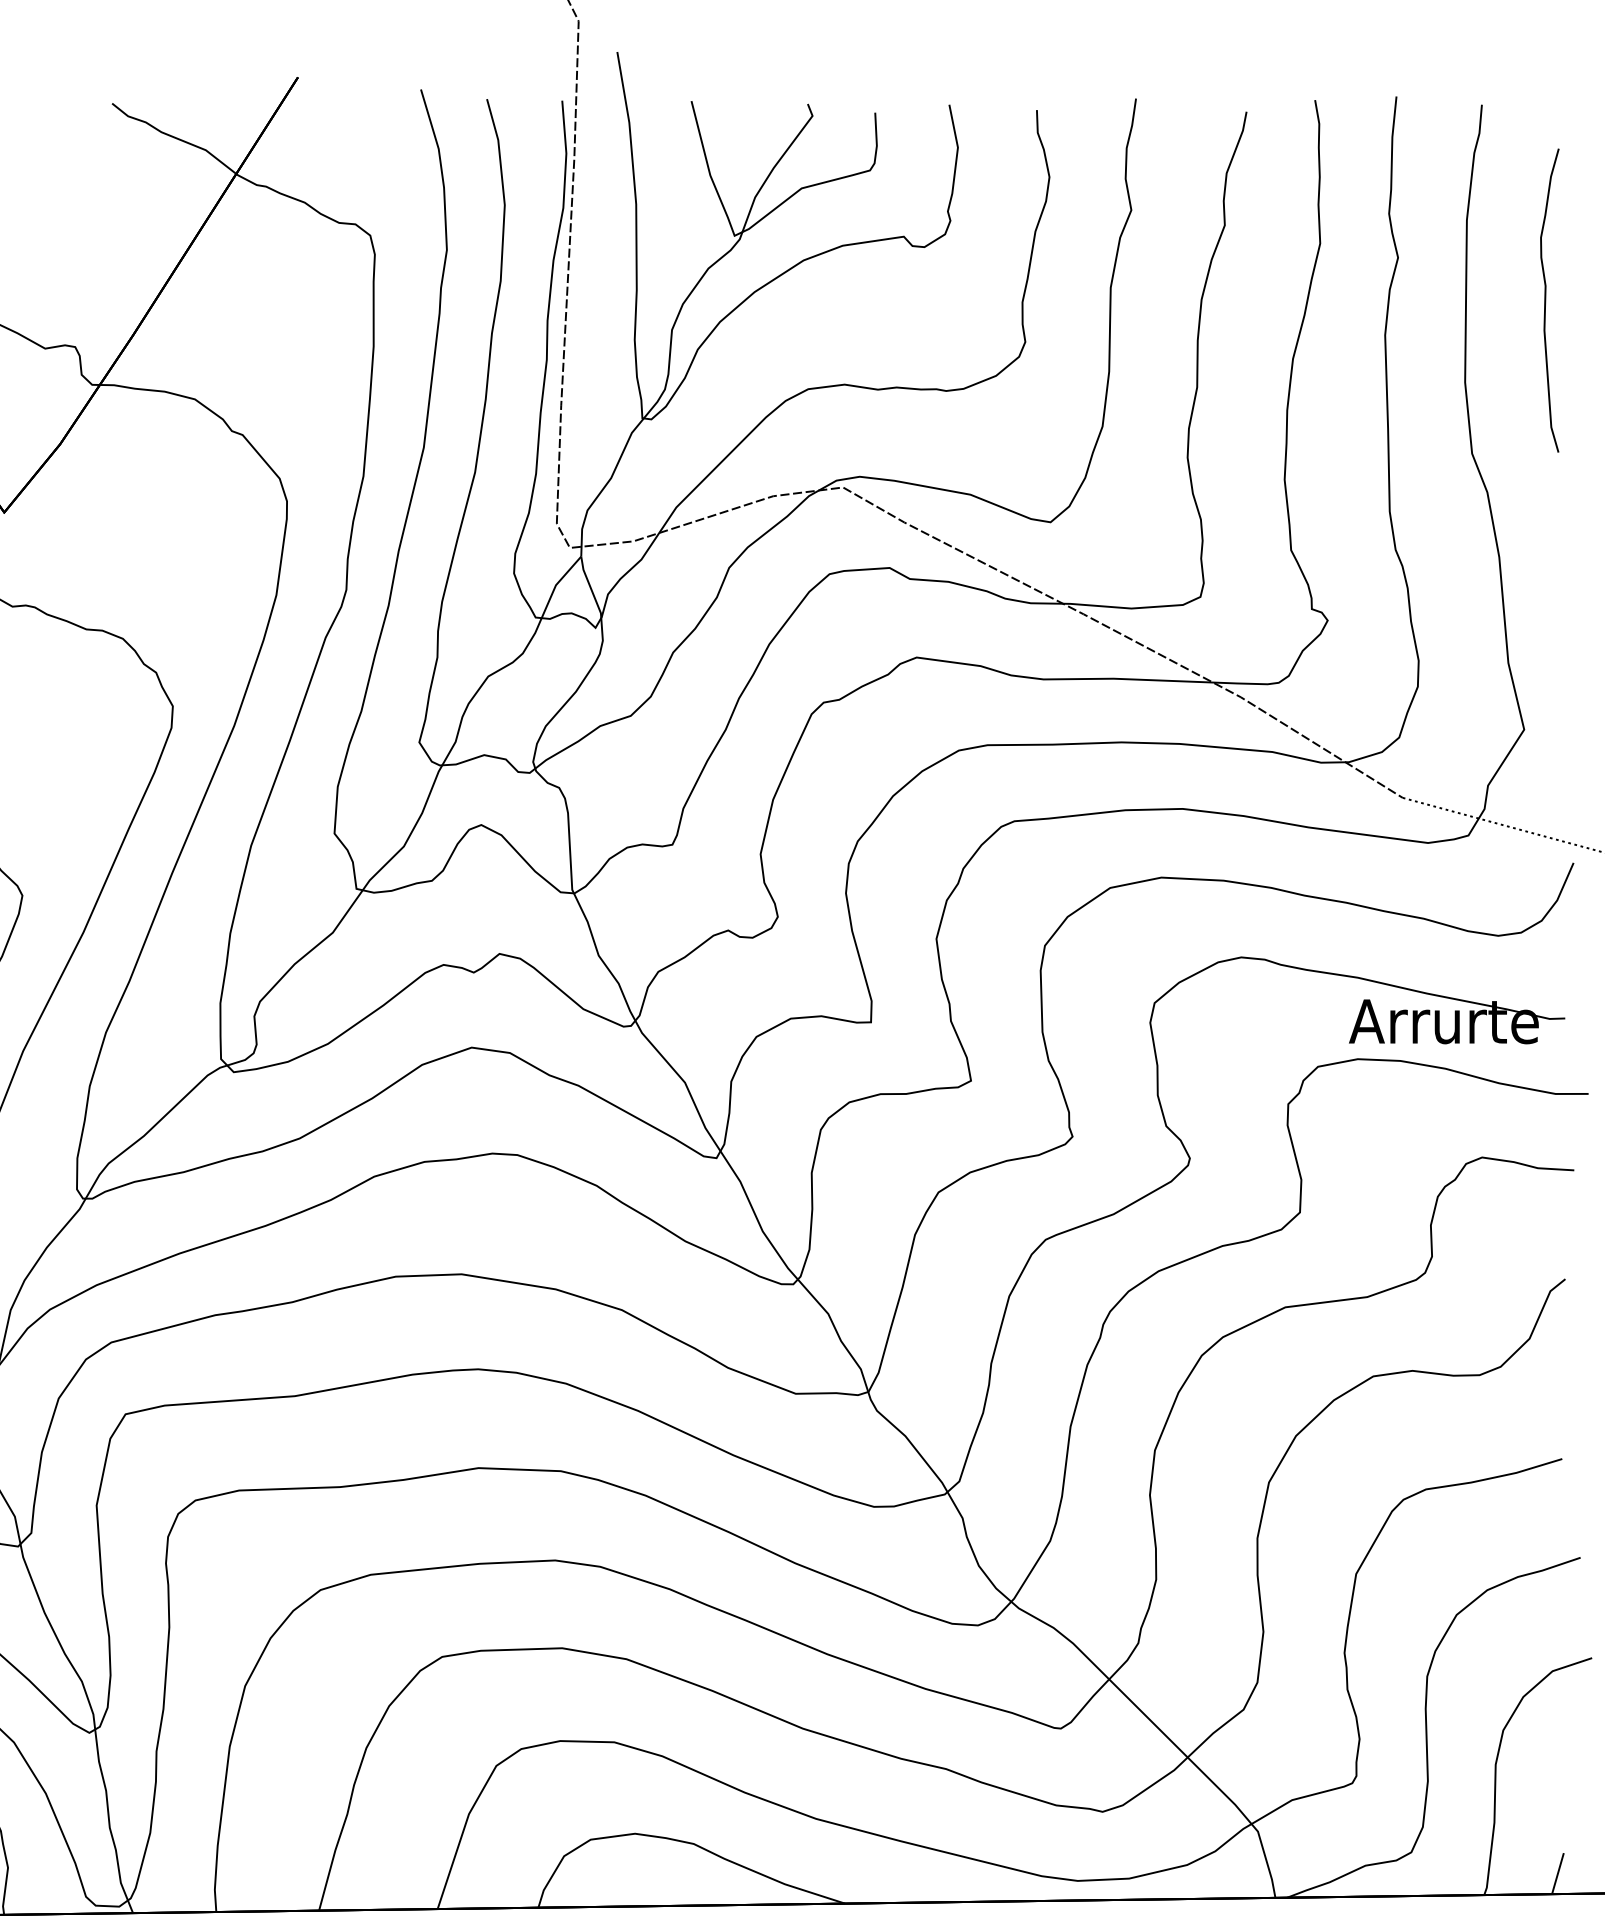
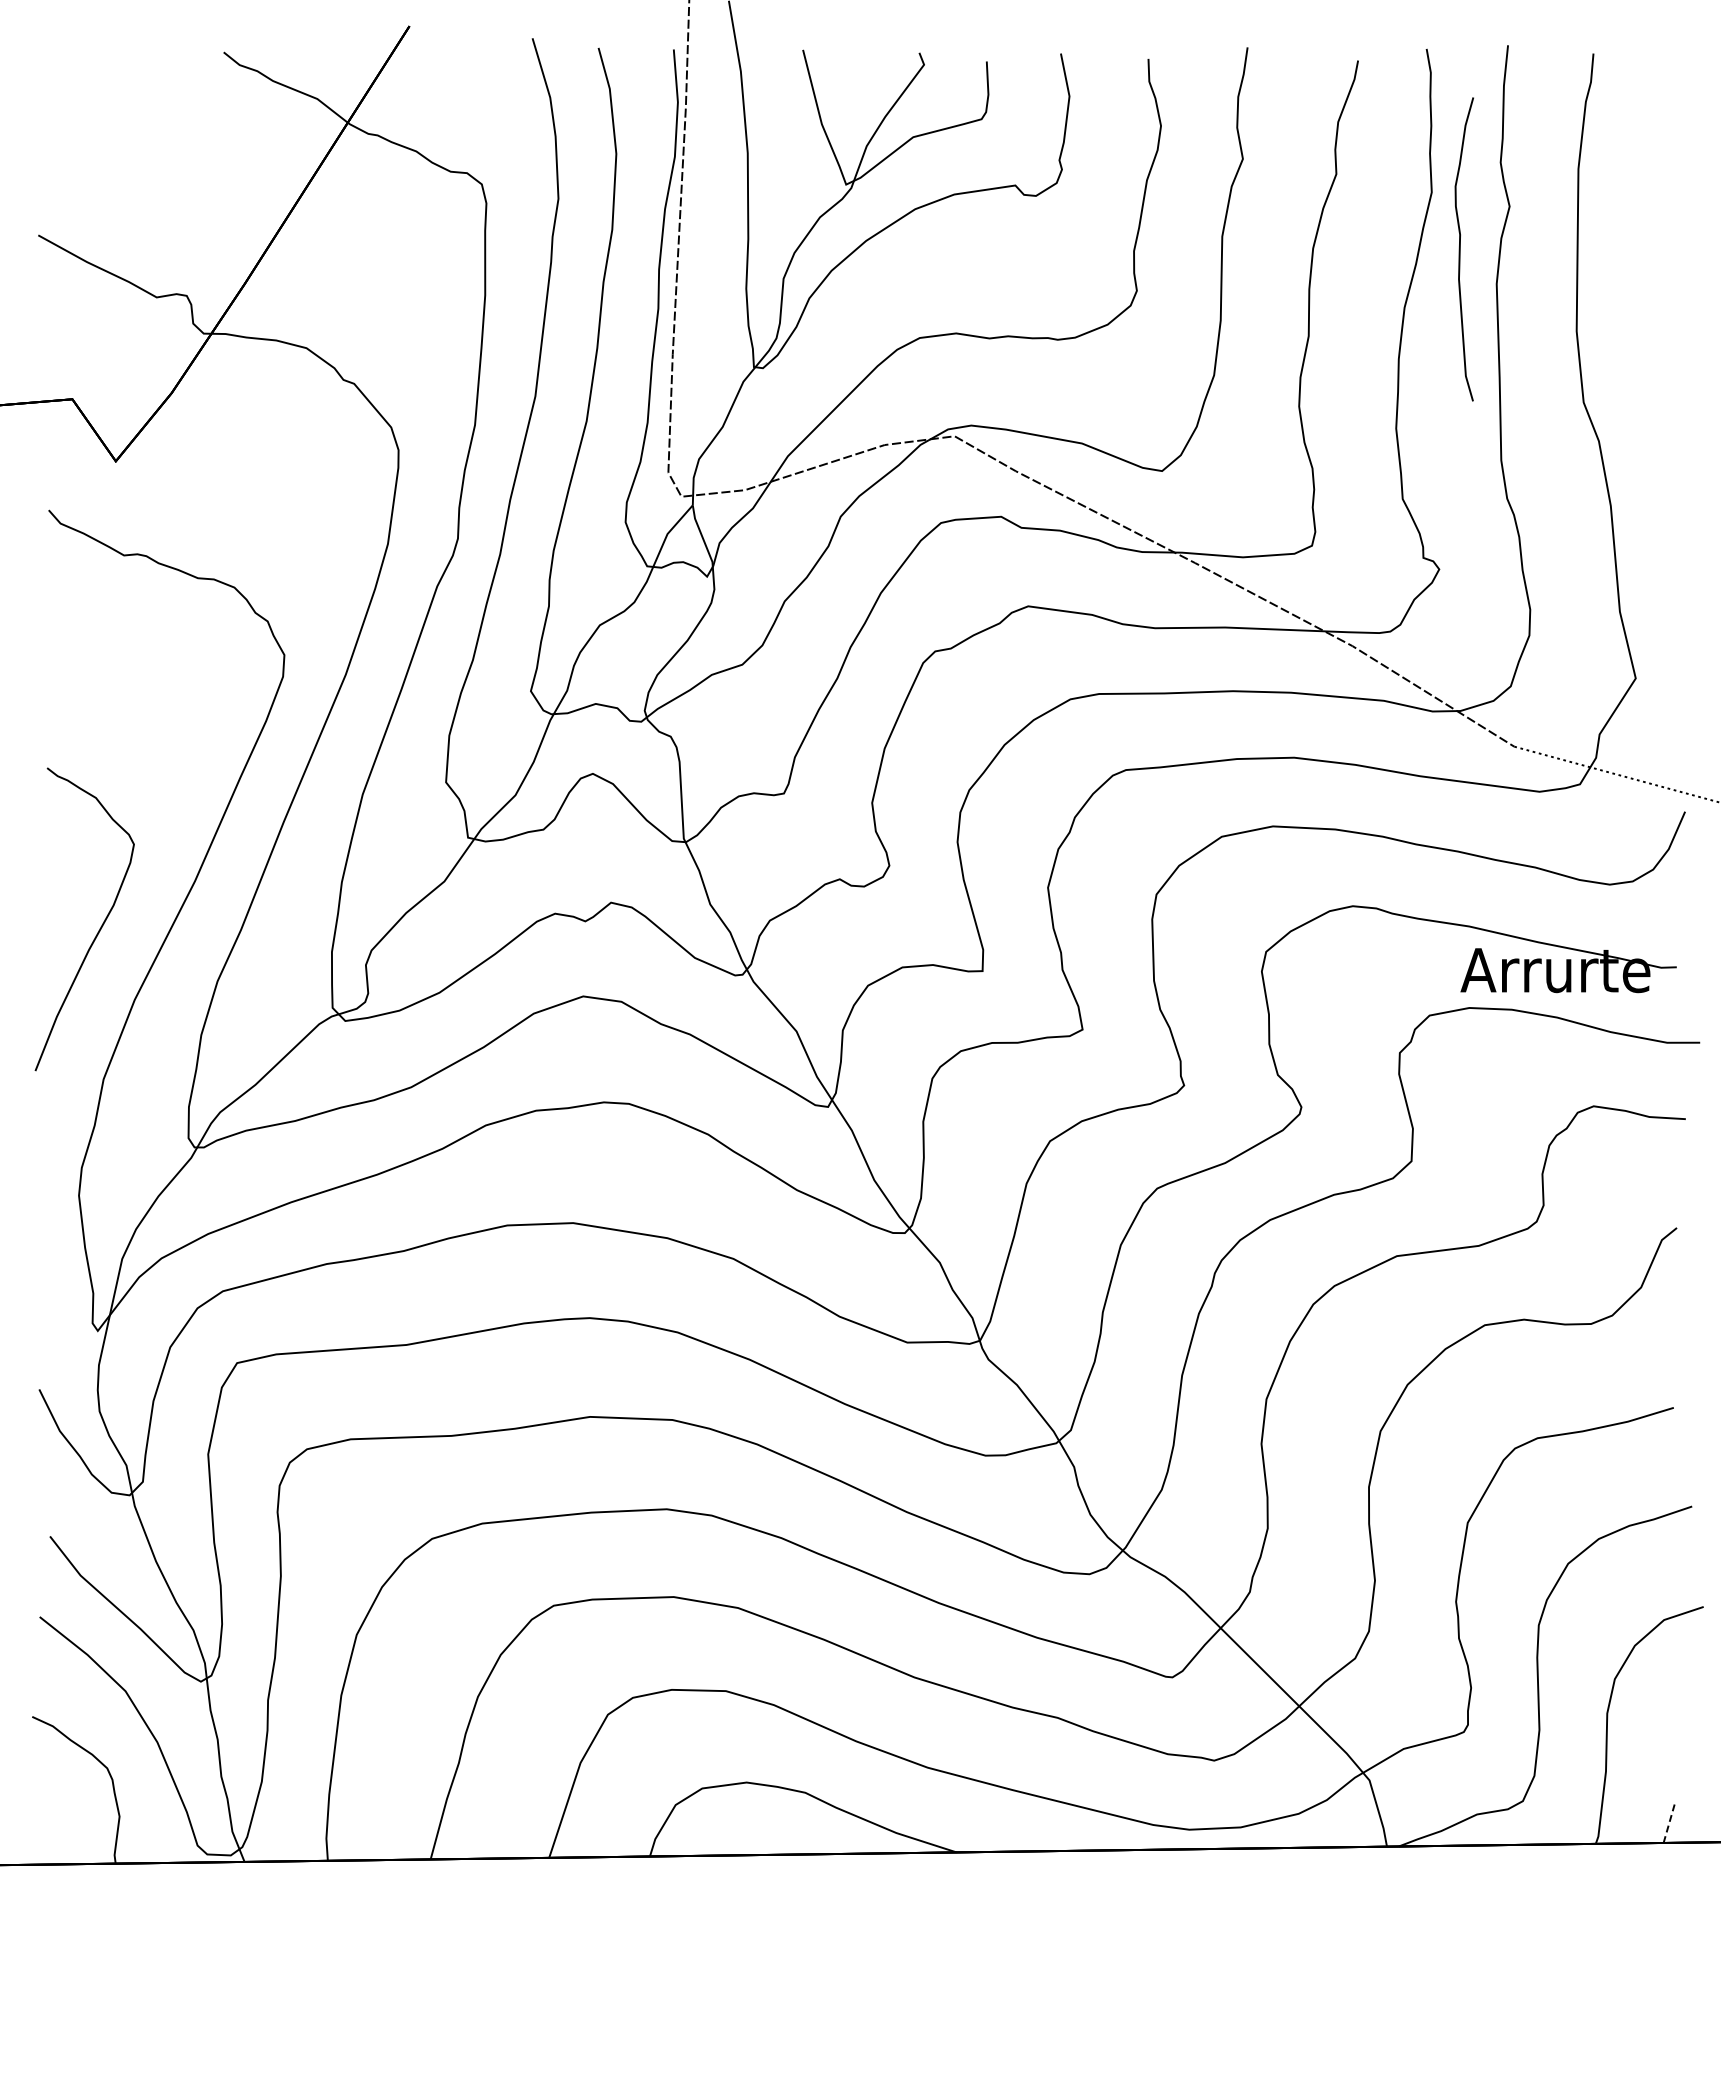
curve: (1545, 300) -> (1460, 249), moved
line: (1557, 1872) -> (1669, 1821), solid -> dashed

